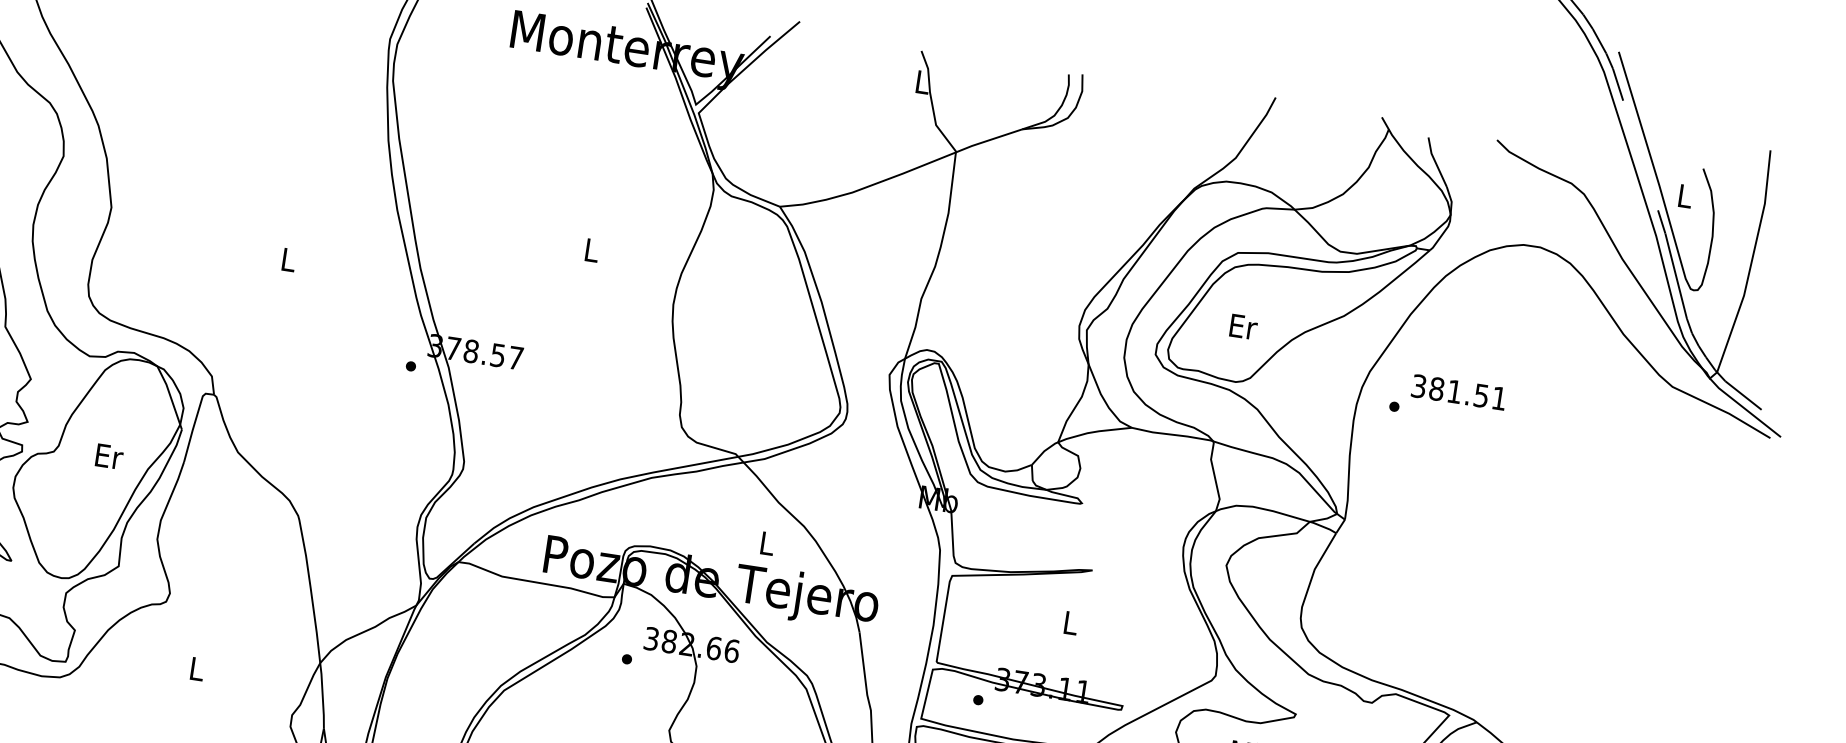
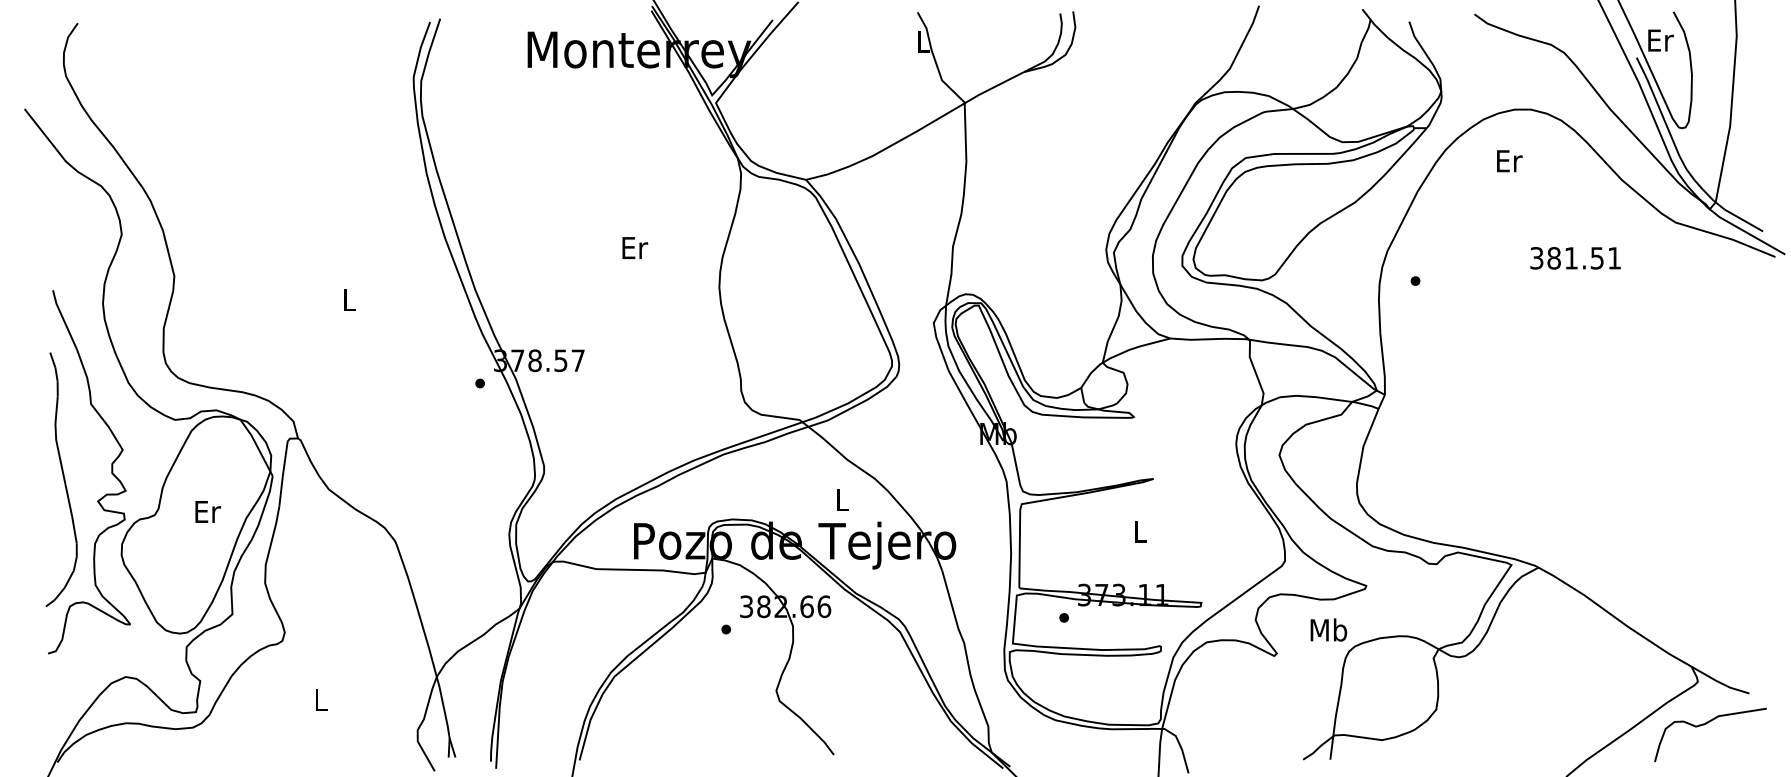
text: (1685, 196) -> (1660, 40), L -> Er
text: (592, 251) -> (635, 248), L -> Er
text: (1243, 327) -> (1509, 161), moved
text: (1458, 392) -> (1575, 258), moved

